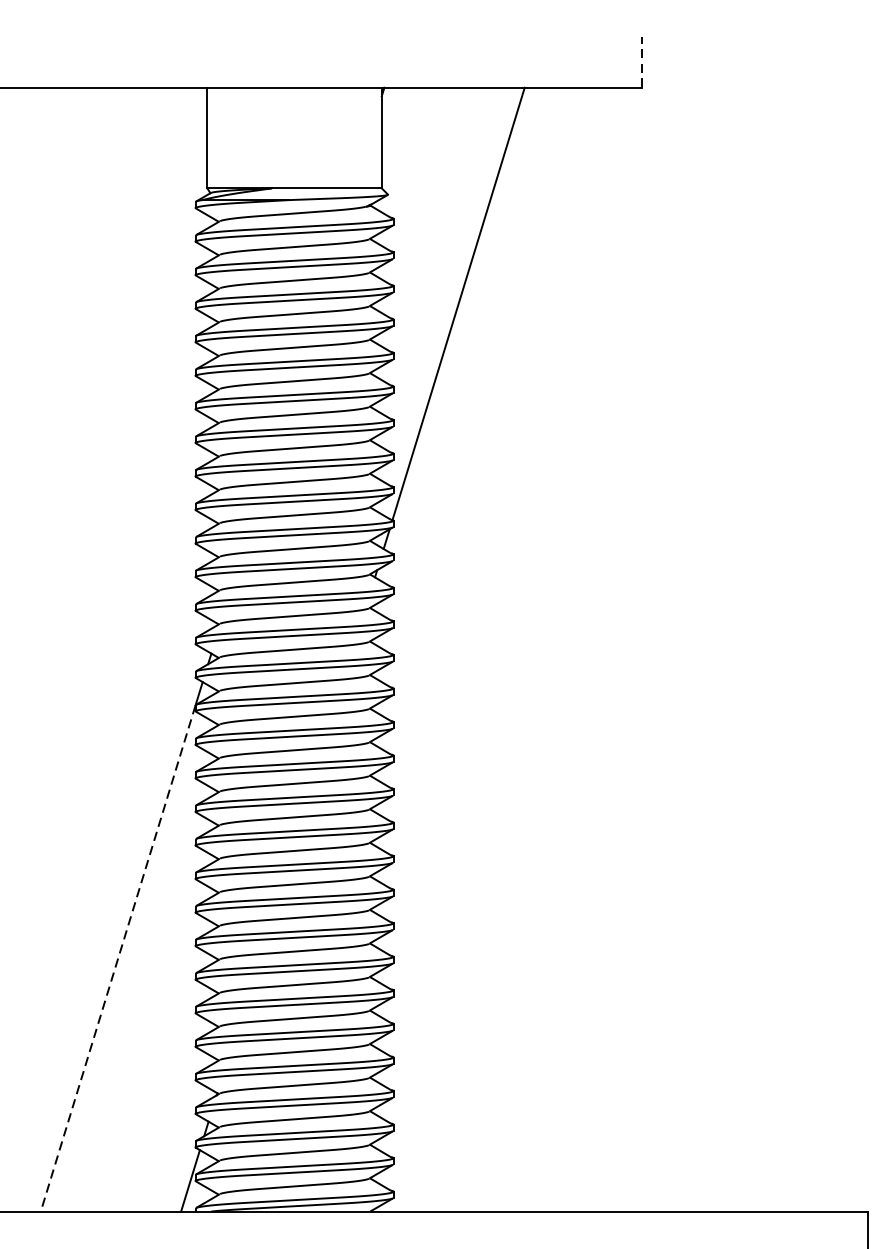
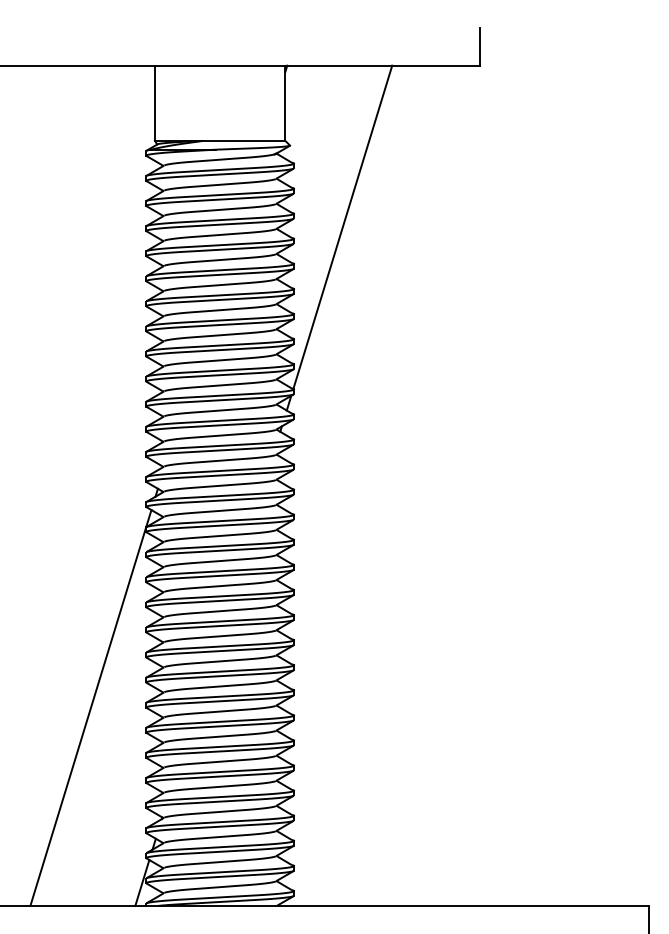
line: (641, 62) -> (479, 46), dashed -> solid
line: (118, 958) -> (88, 716), dashed -> solid

